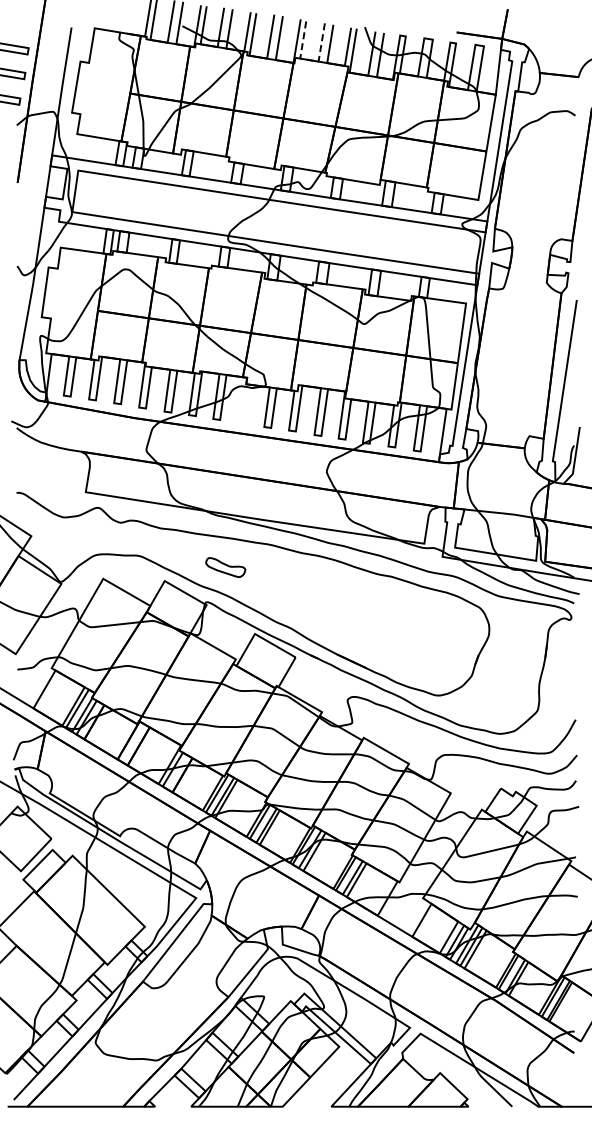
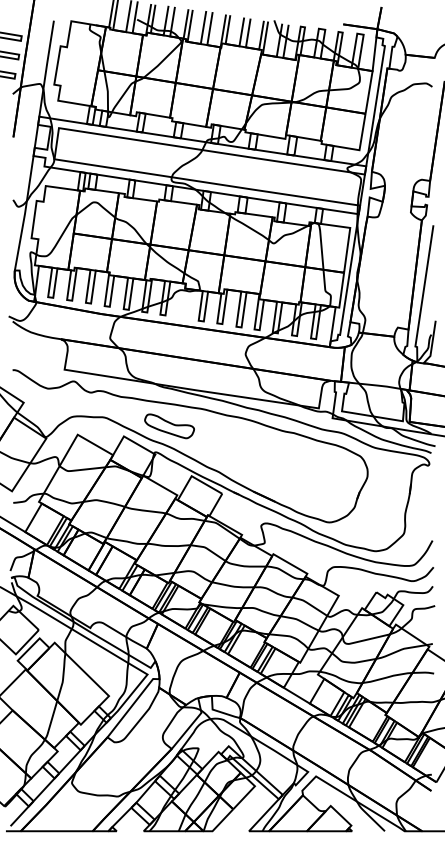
line: (308, 60) -> (231, 45), dashed -> solid
part: (225, 567) -> (169, 426), size x1.67

